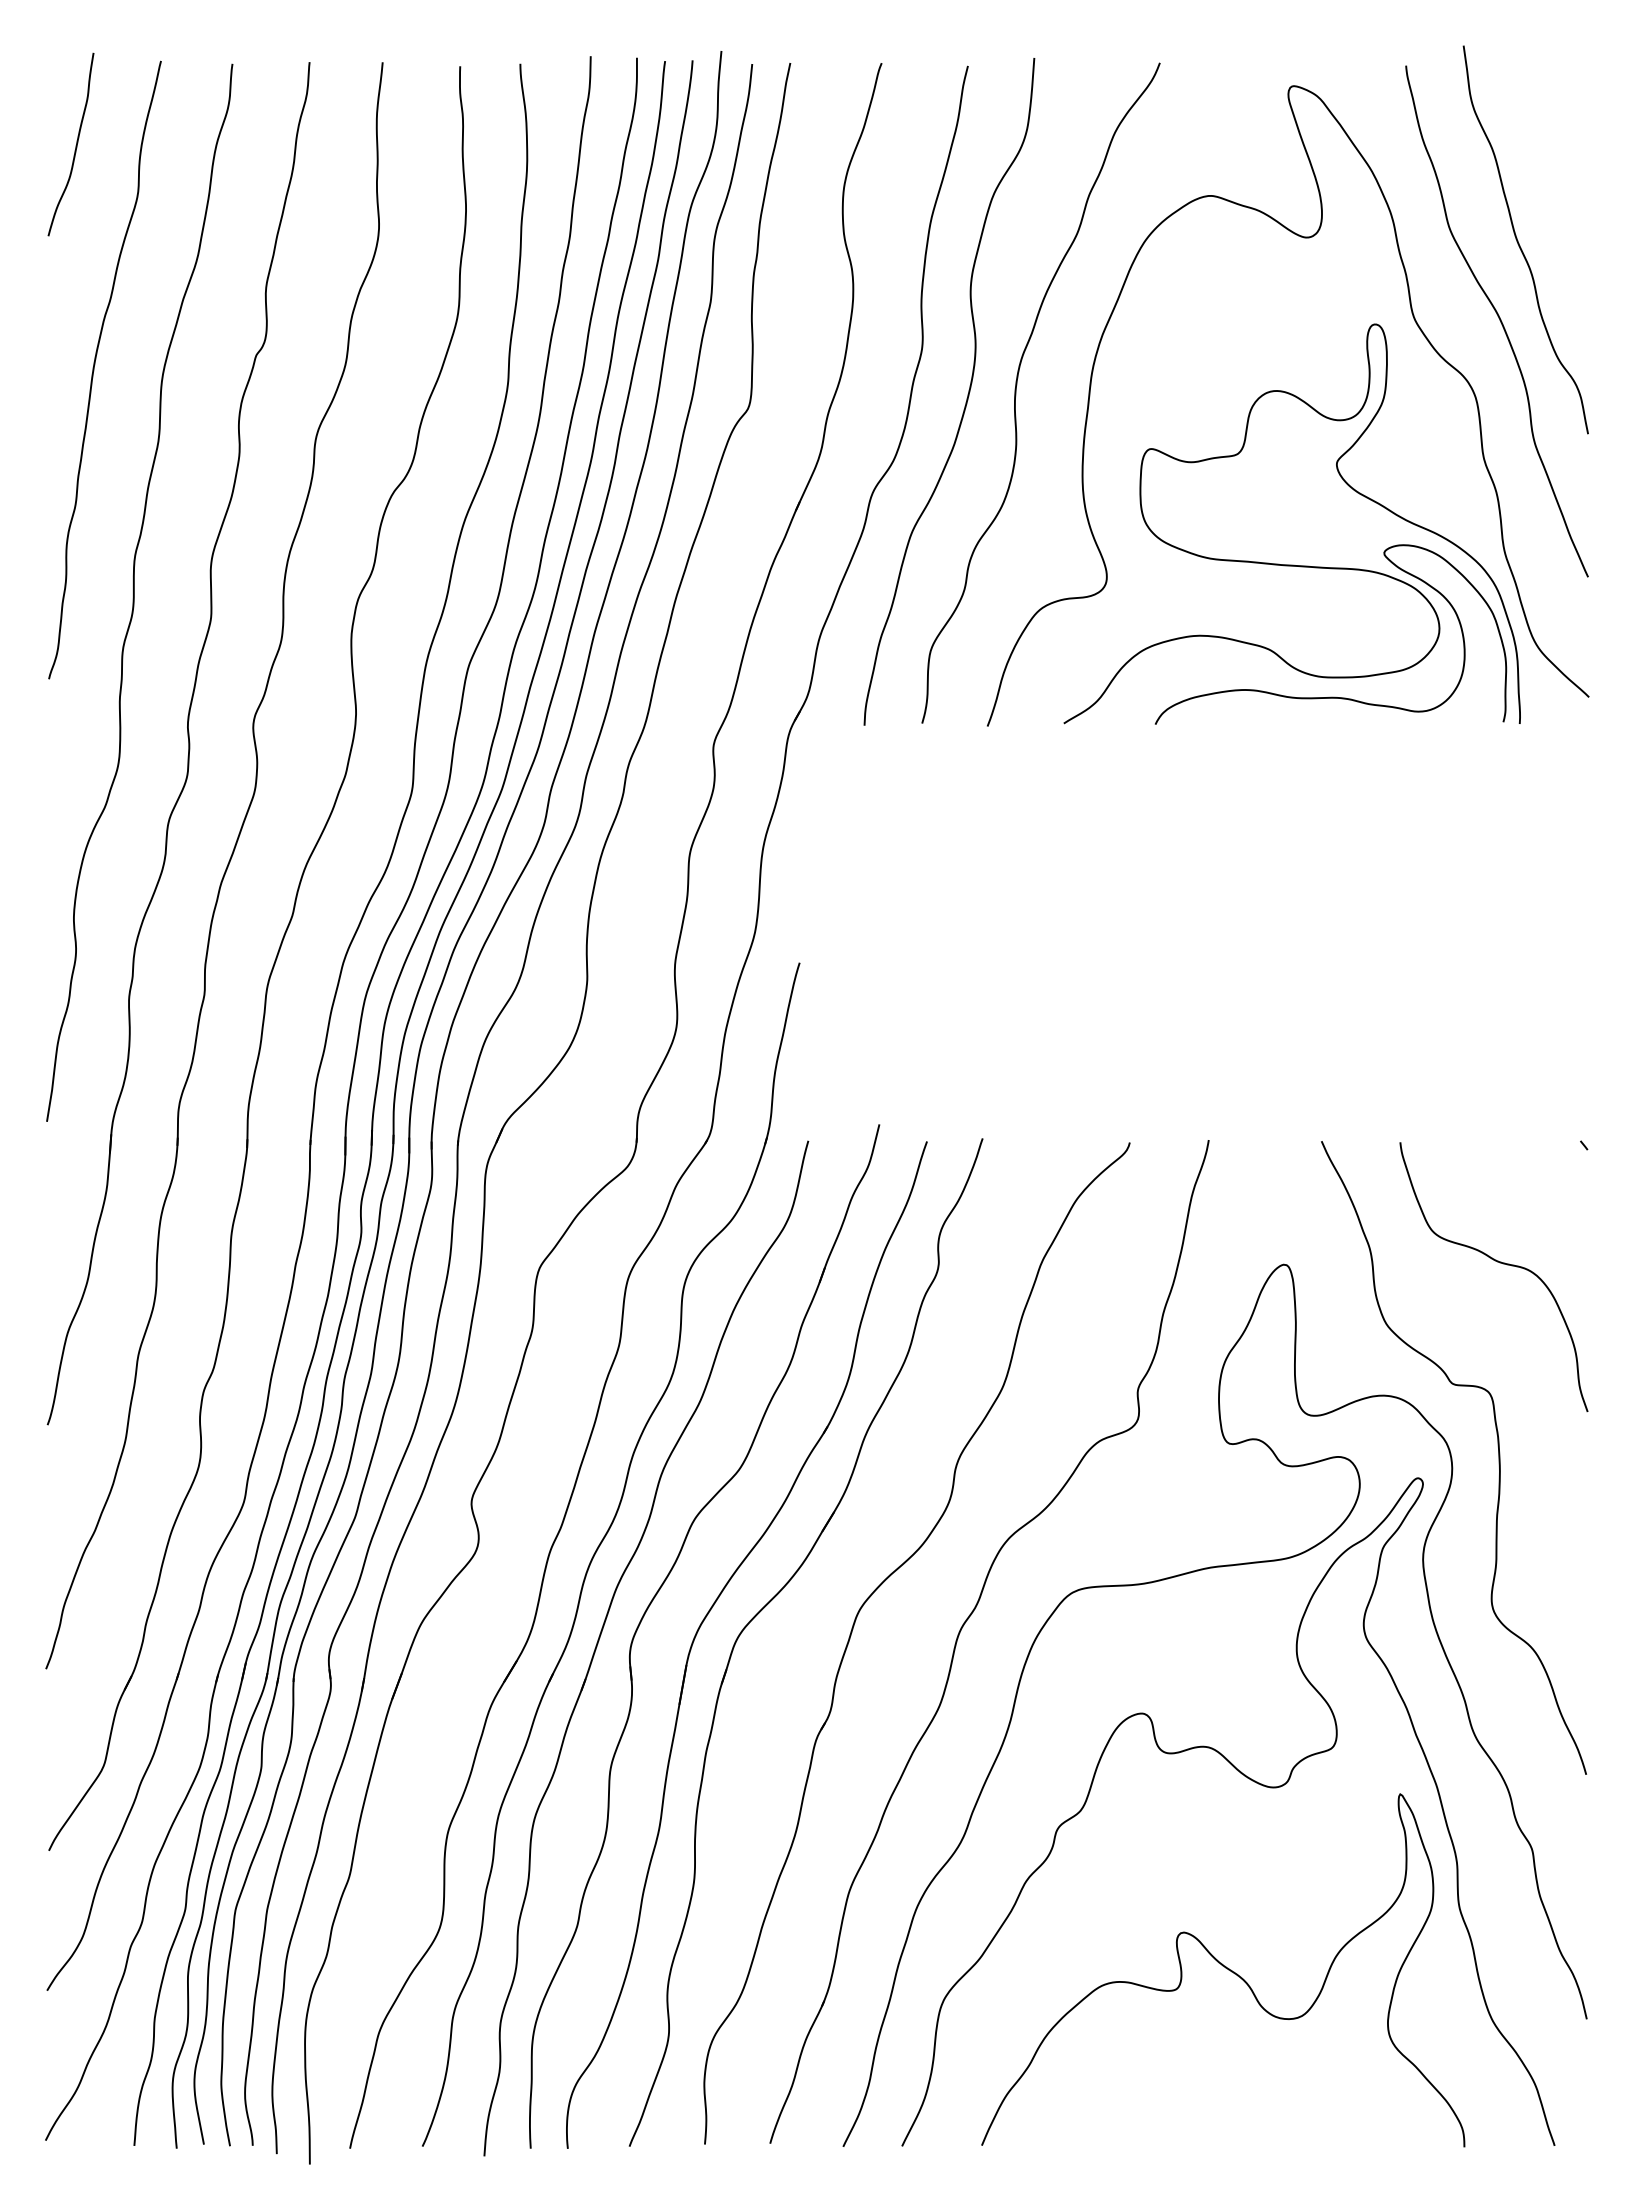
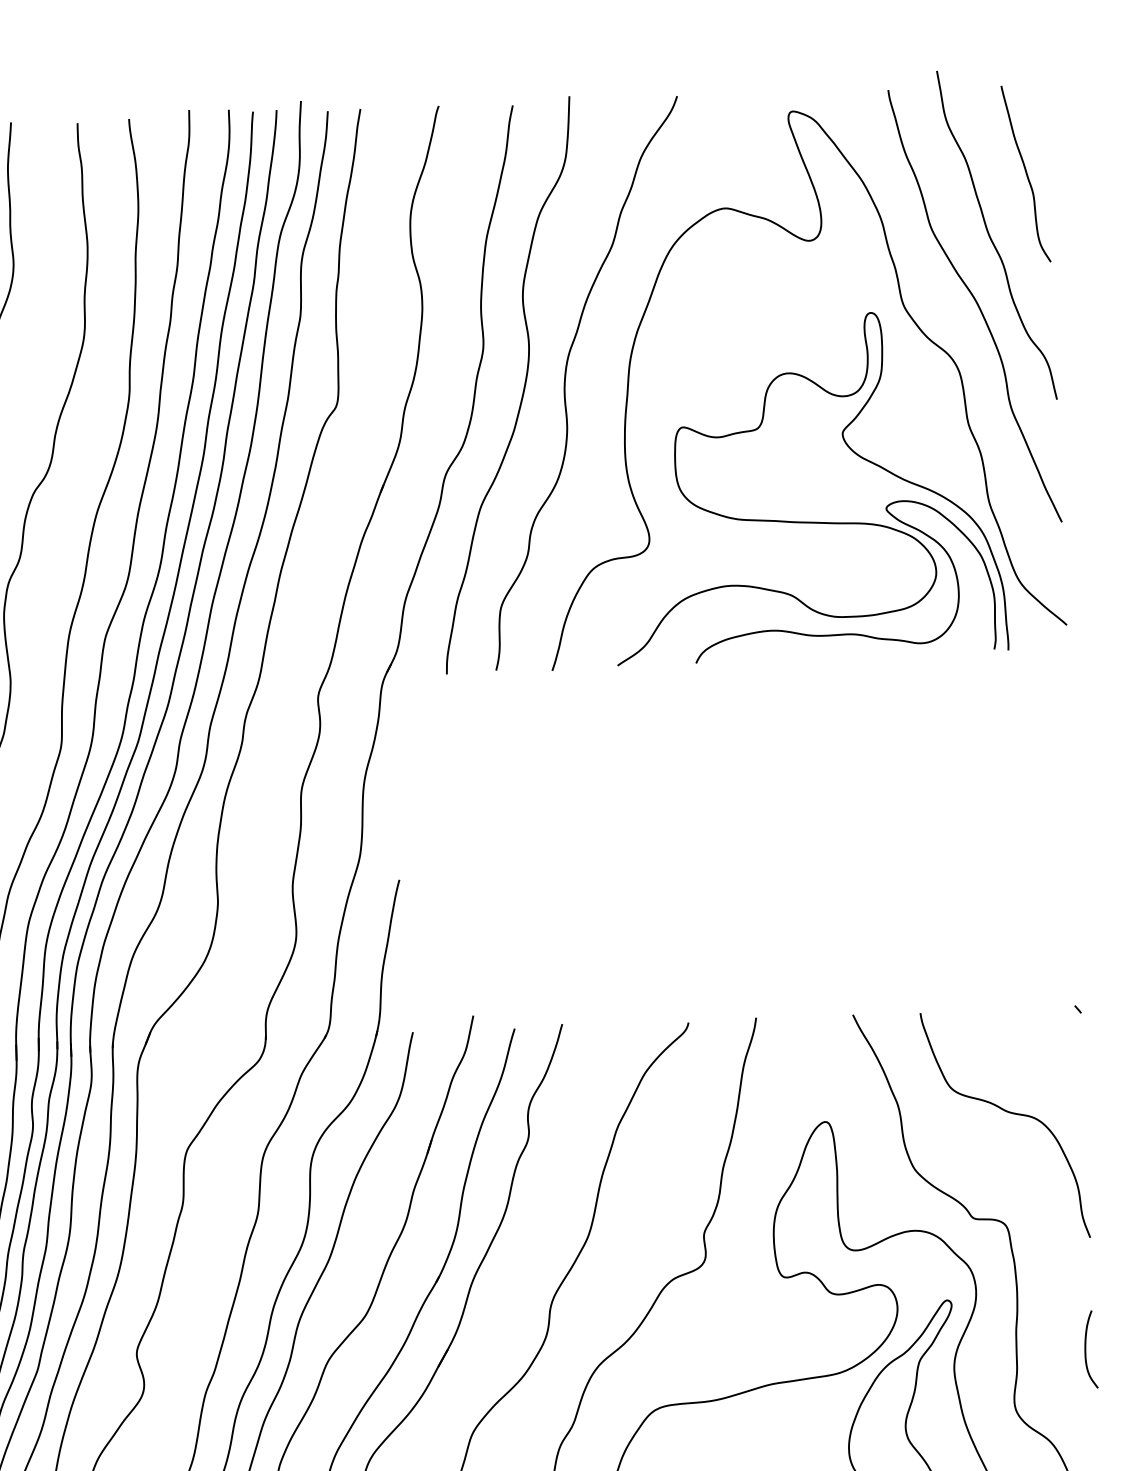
curve: (1562, 169) -> (1025, 173), added
curve: (1577, 1541) -> (1086, 1349), added

